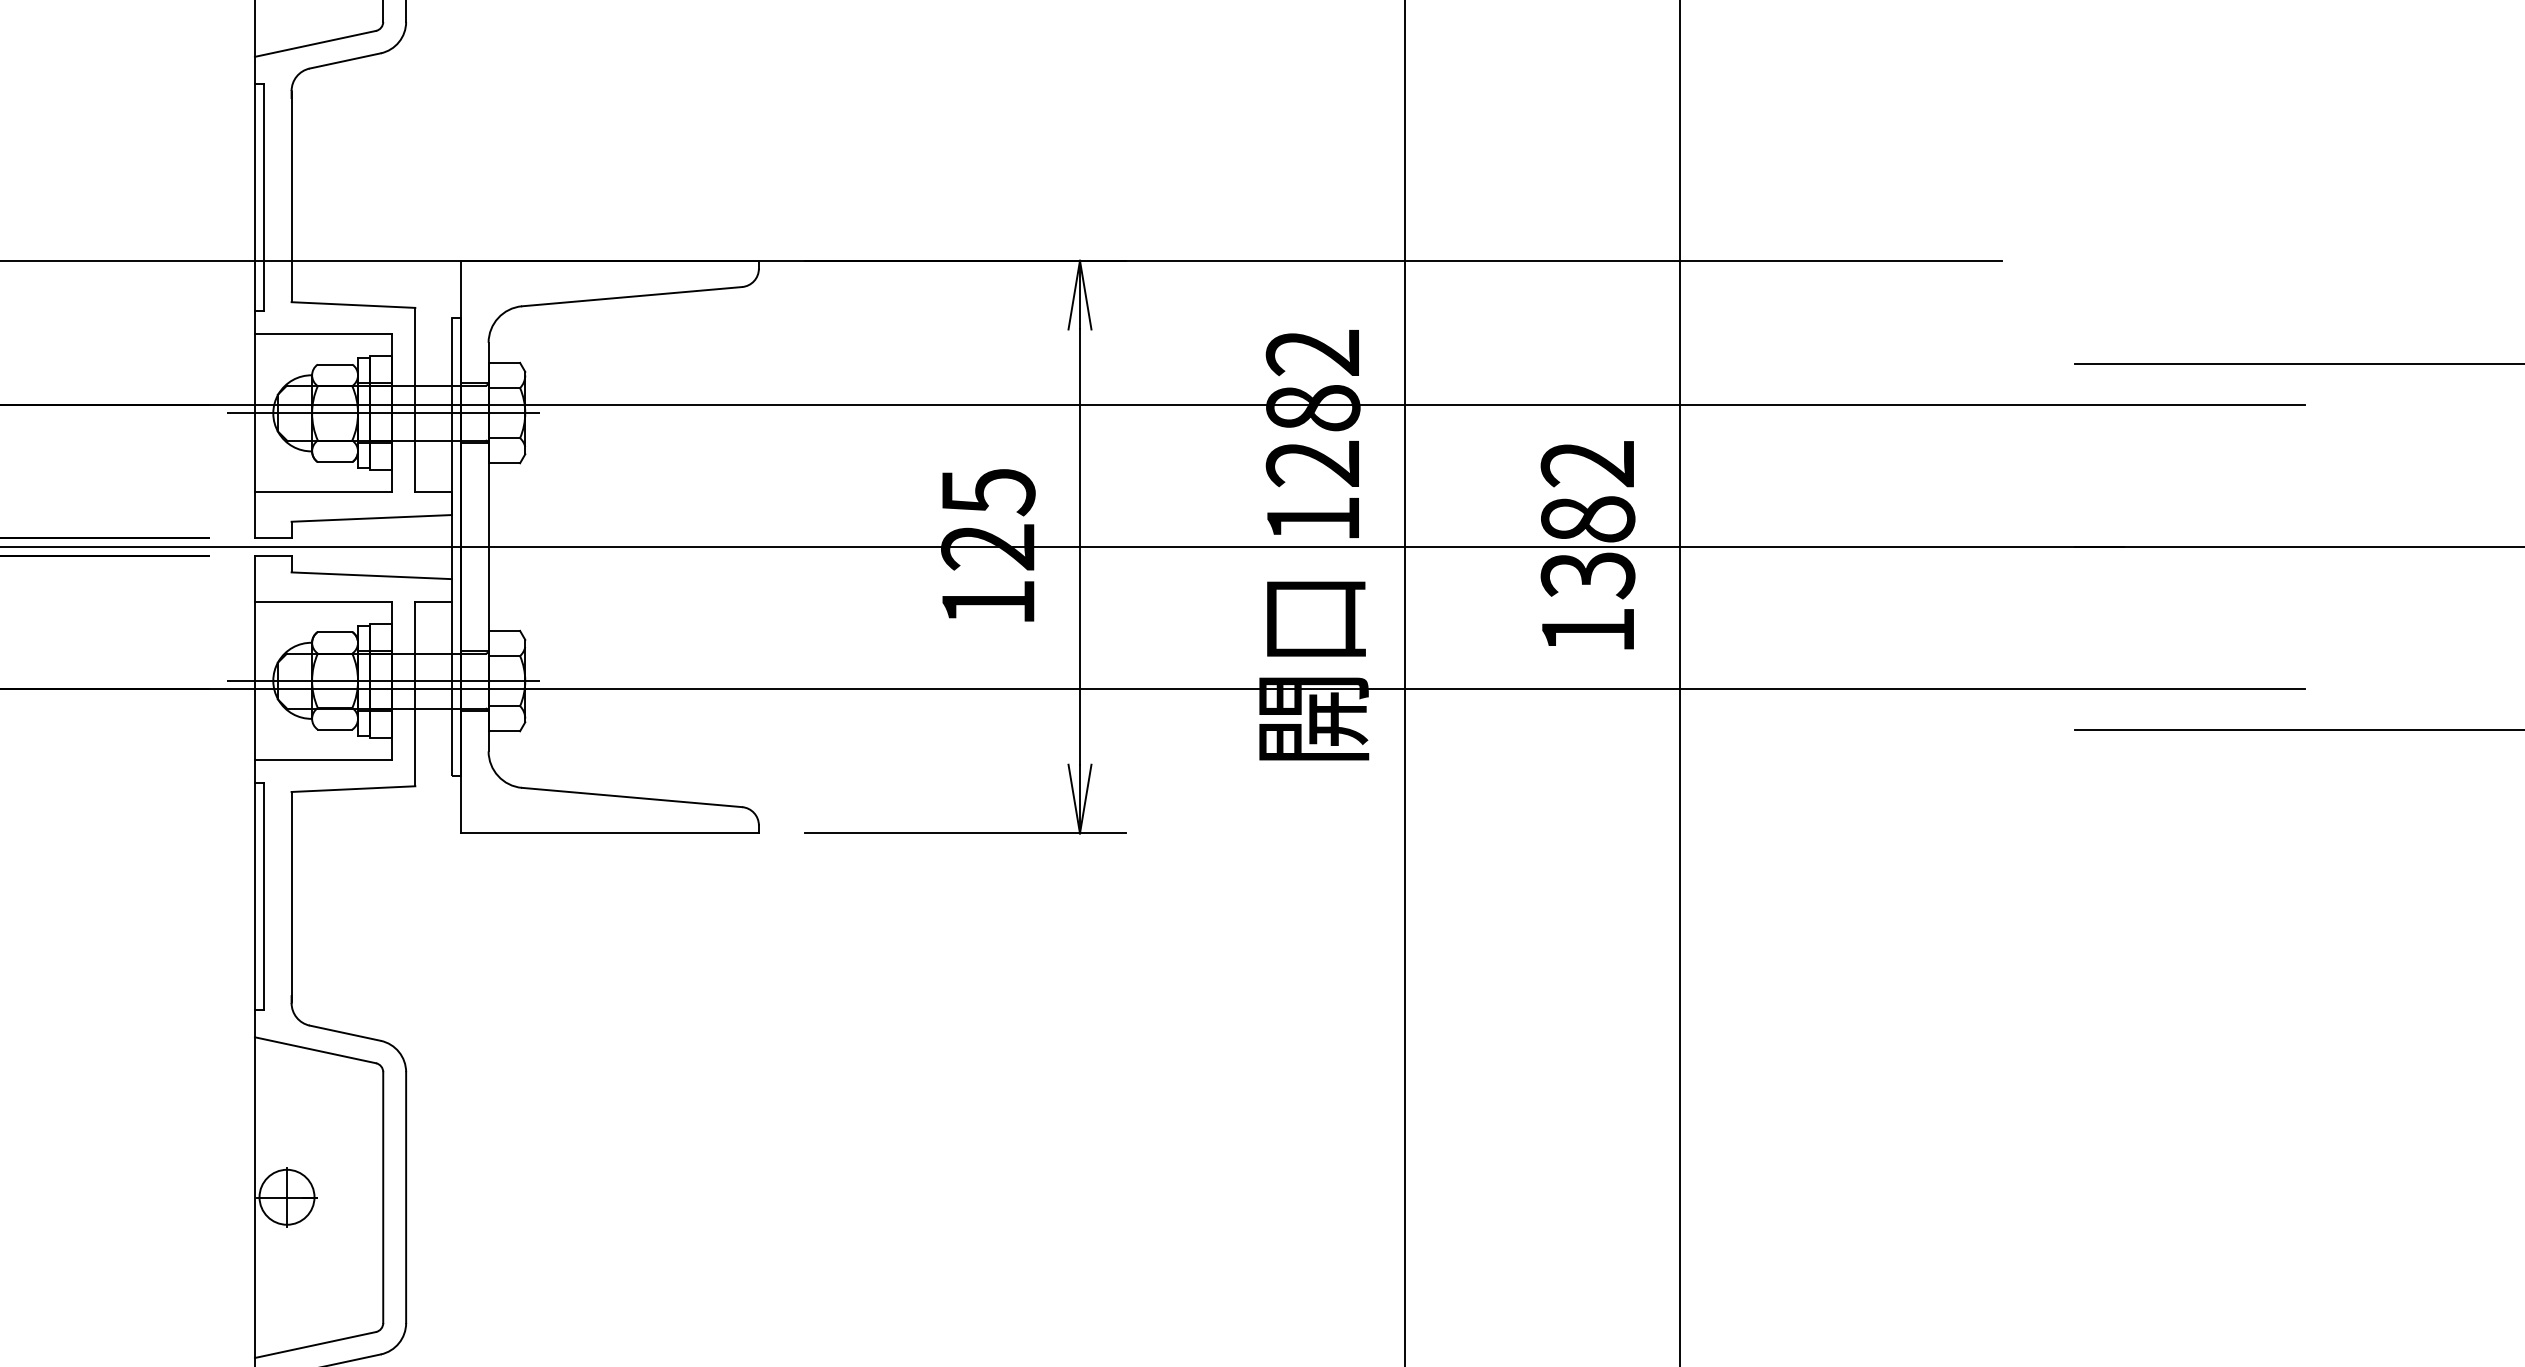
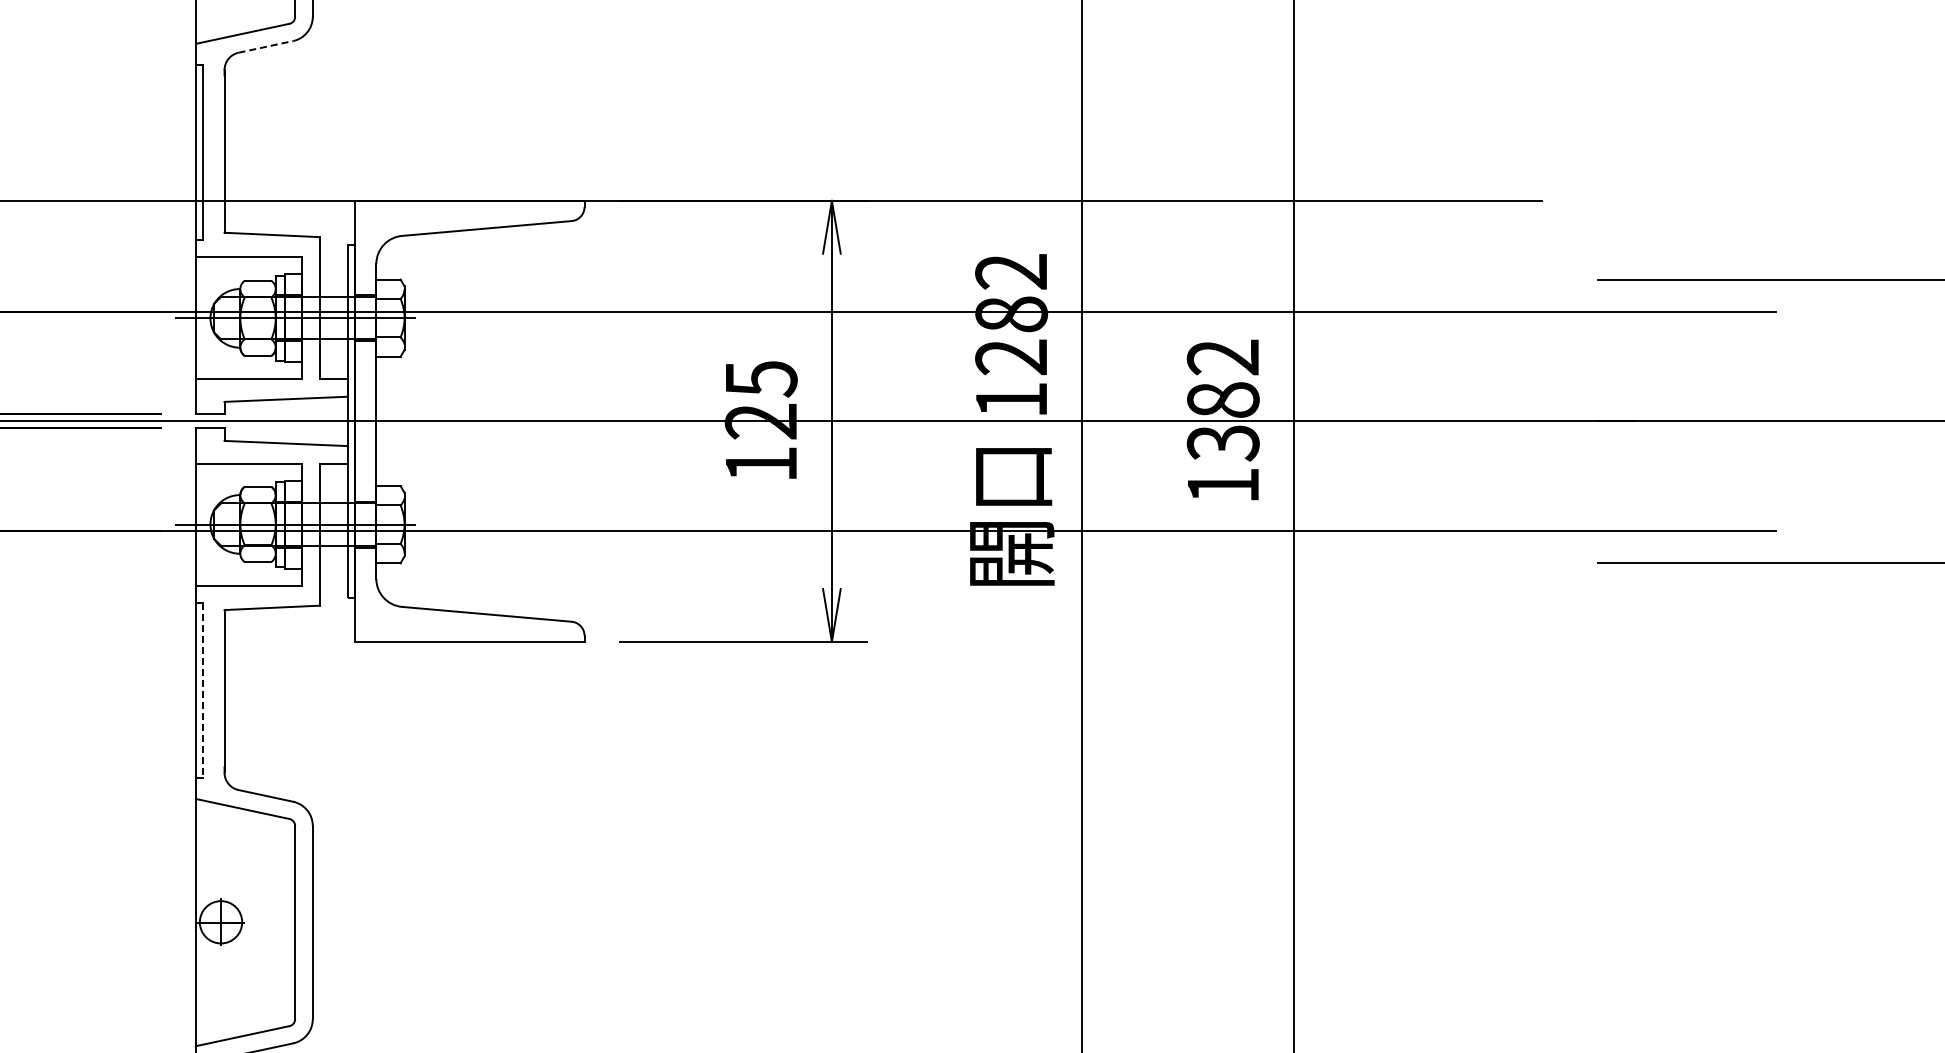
line: (344, 60) -> (265, 46), solid -> dashed
line: (264, 897) -> (203, 691), solid -> dashed

